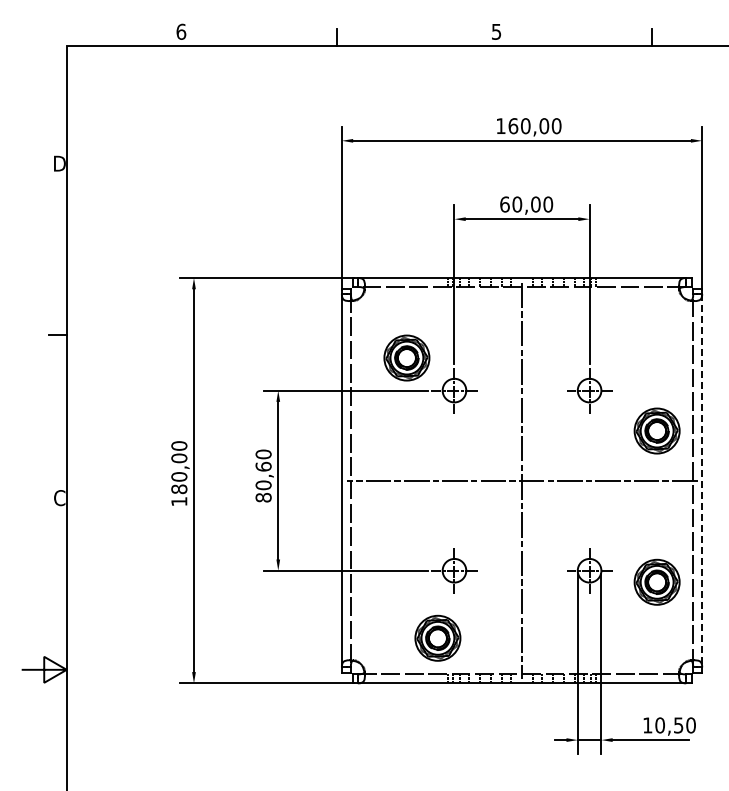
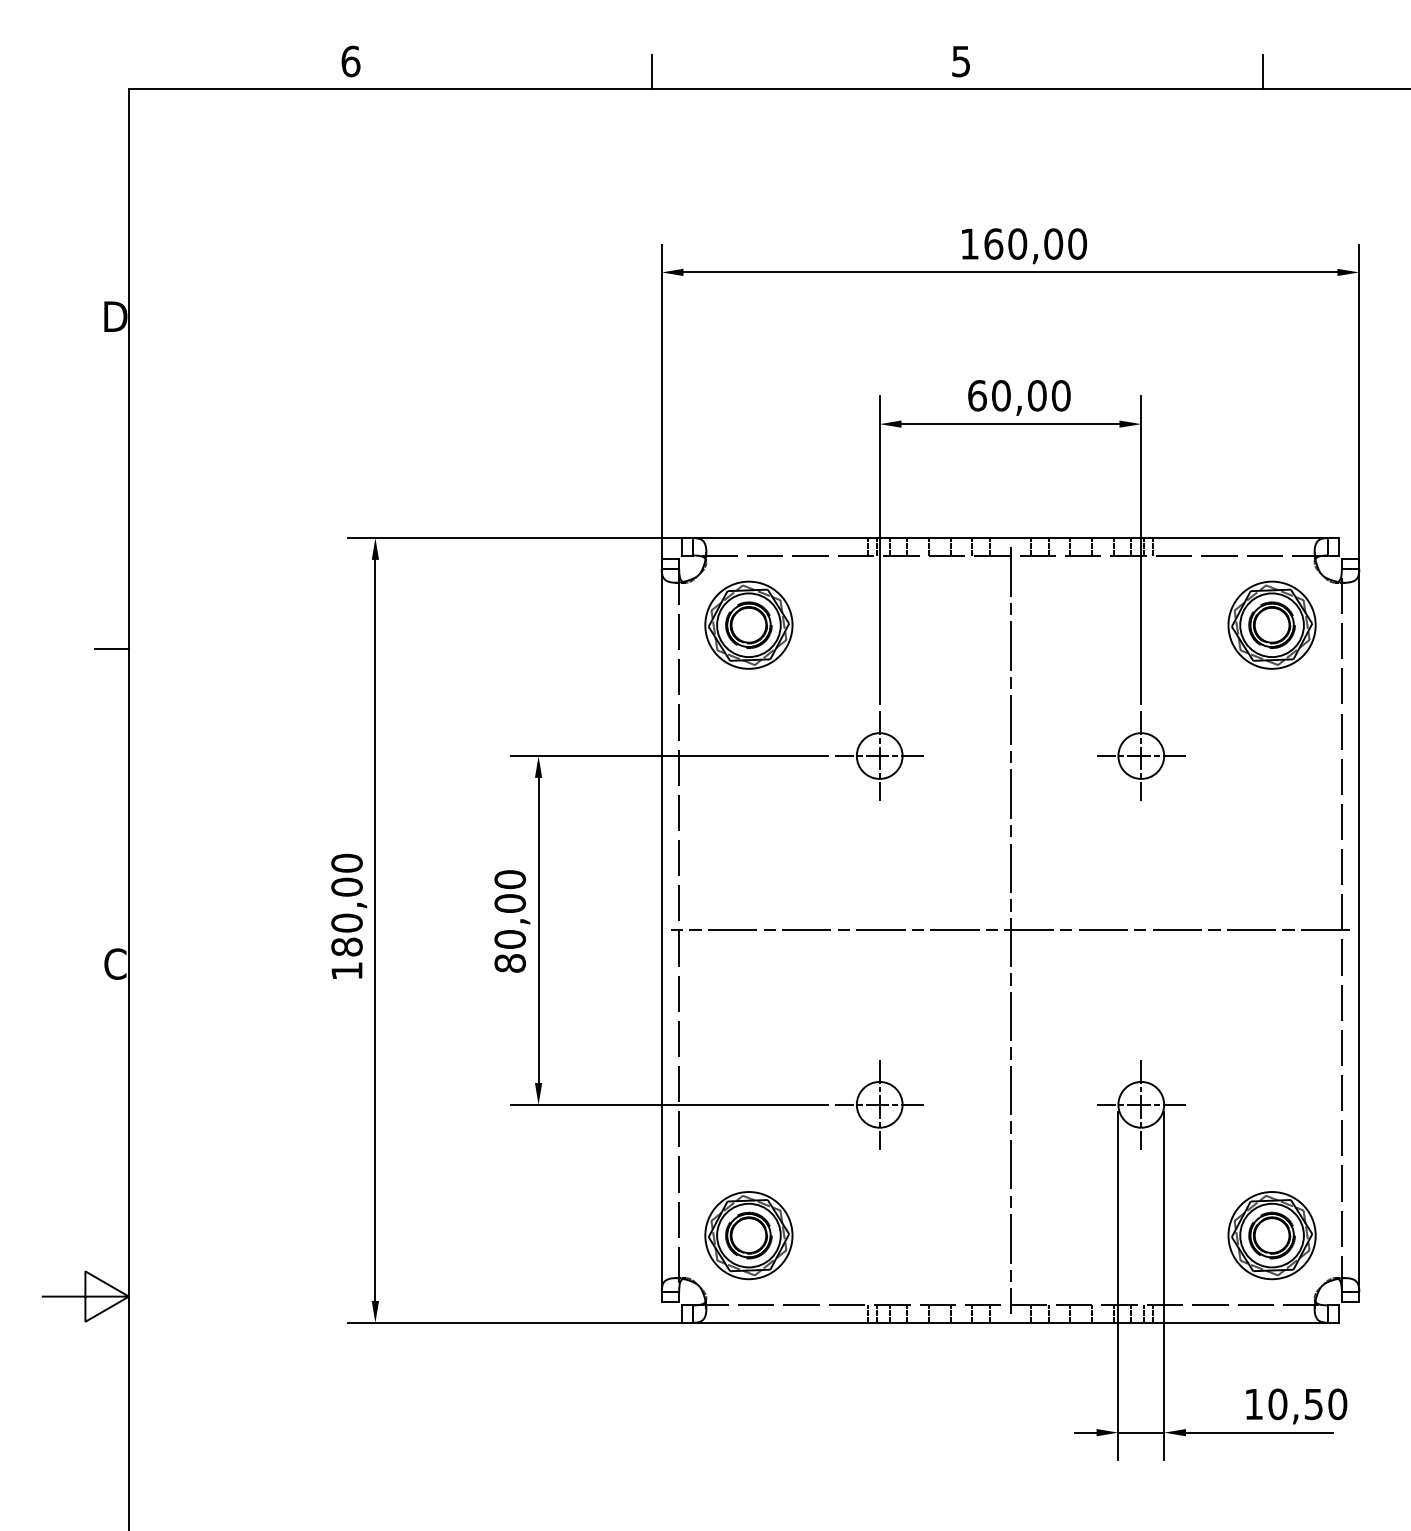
part: (406, 357) -> (748, 624), moved
part: (656, 430) -> (1270, 624), moved
text: (263, 466) -> (509, 902), 80,60 -> 80,00
line: (702, 480) -> (1359, 930), dashed -> solid
part: (656, 581) -> (1270, 1234), moved
part: (437, 637) -> (748, 1234), moved

